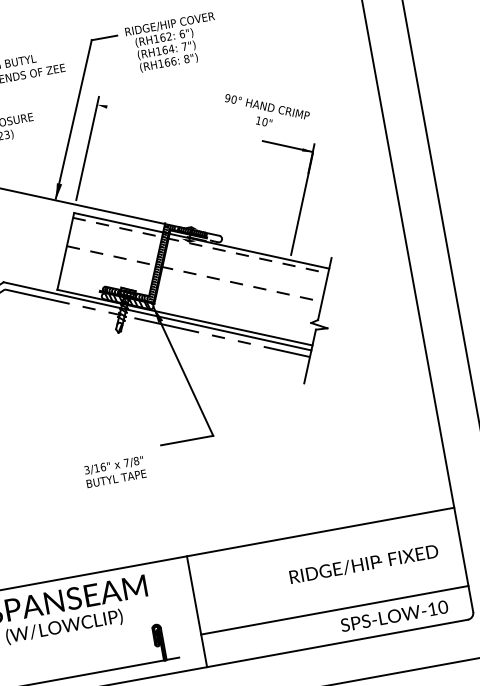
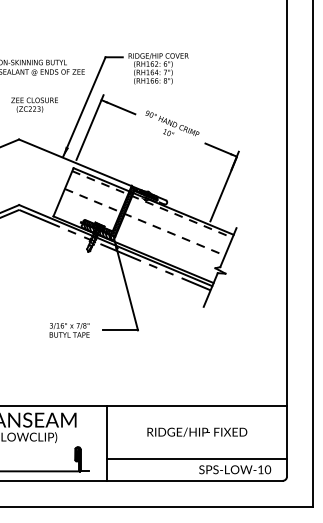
text: (267, 106) -> (172, 123), moved
line: (124, 111) -> (118, 107), added
text: (115, 472) -> (69, 330), moved
text: (364, 563) -> (197, 431), moved

